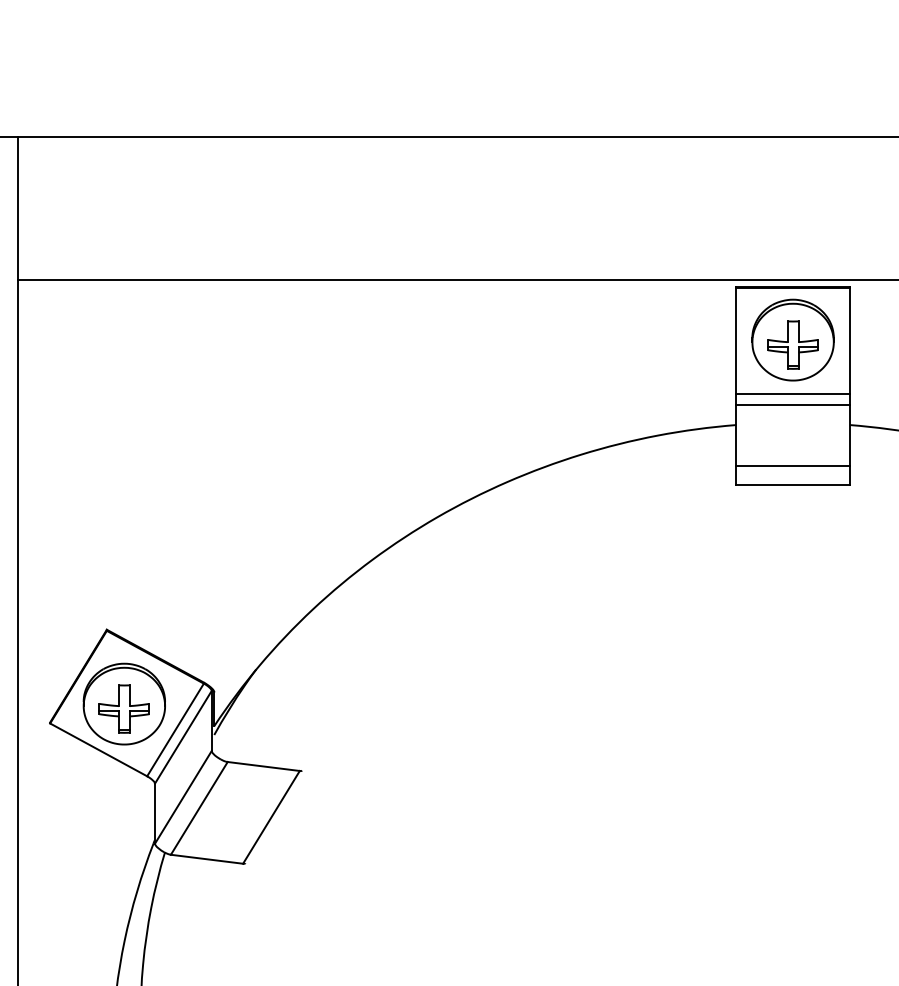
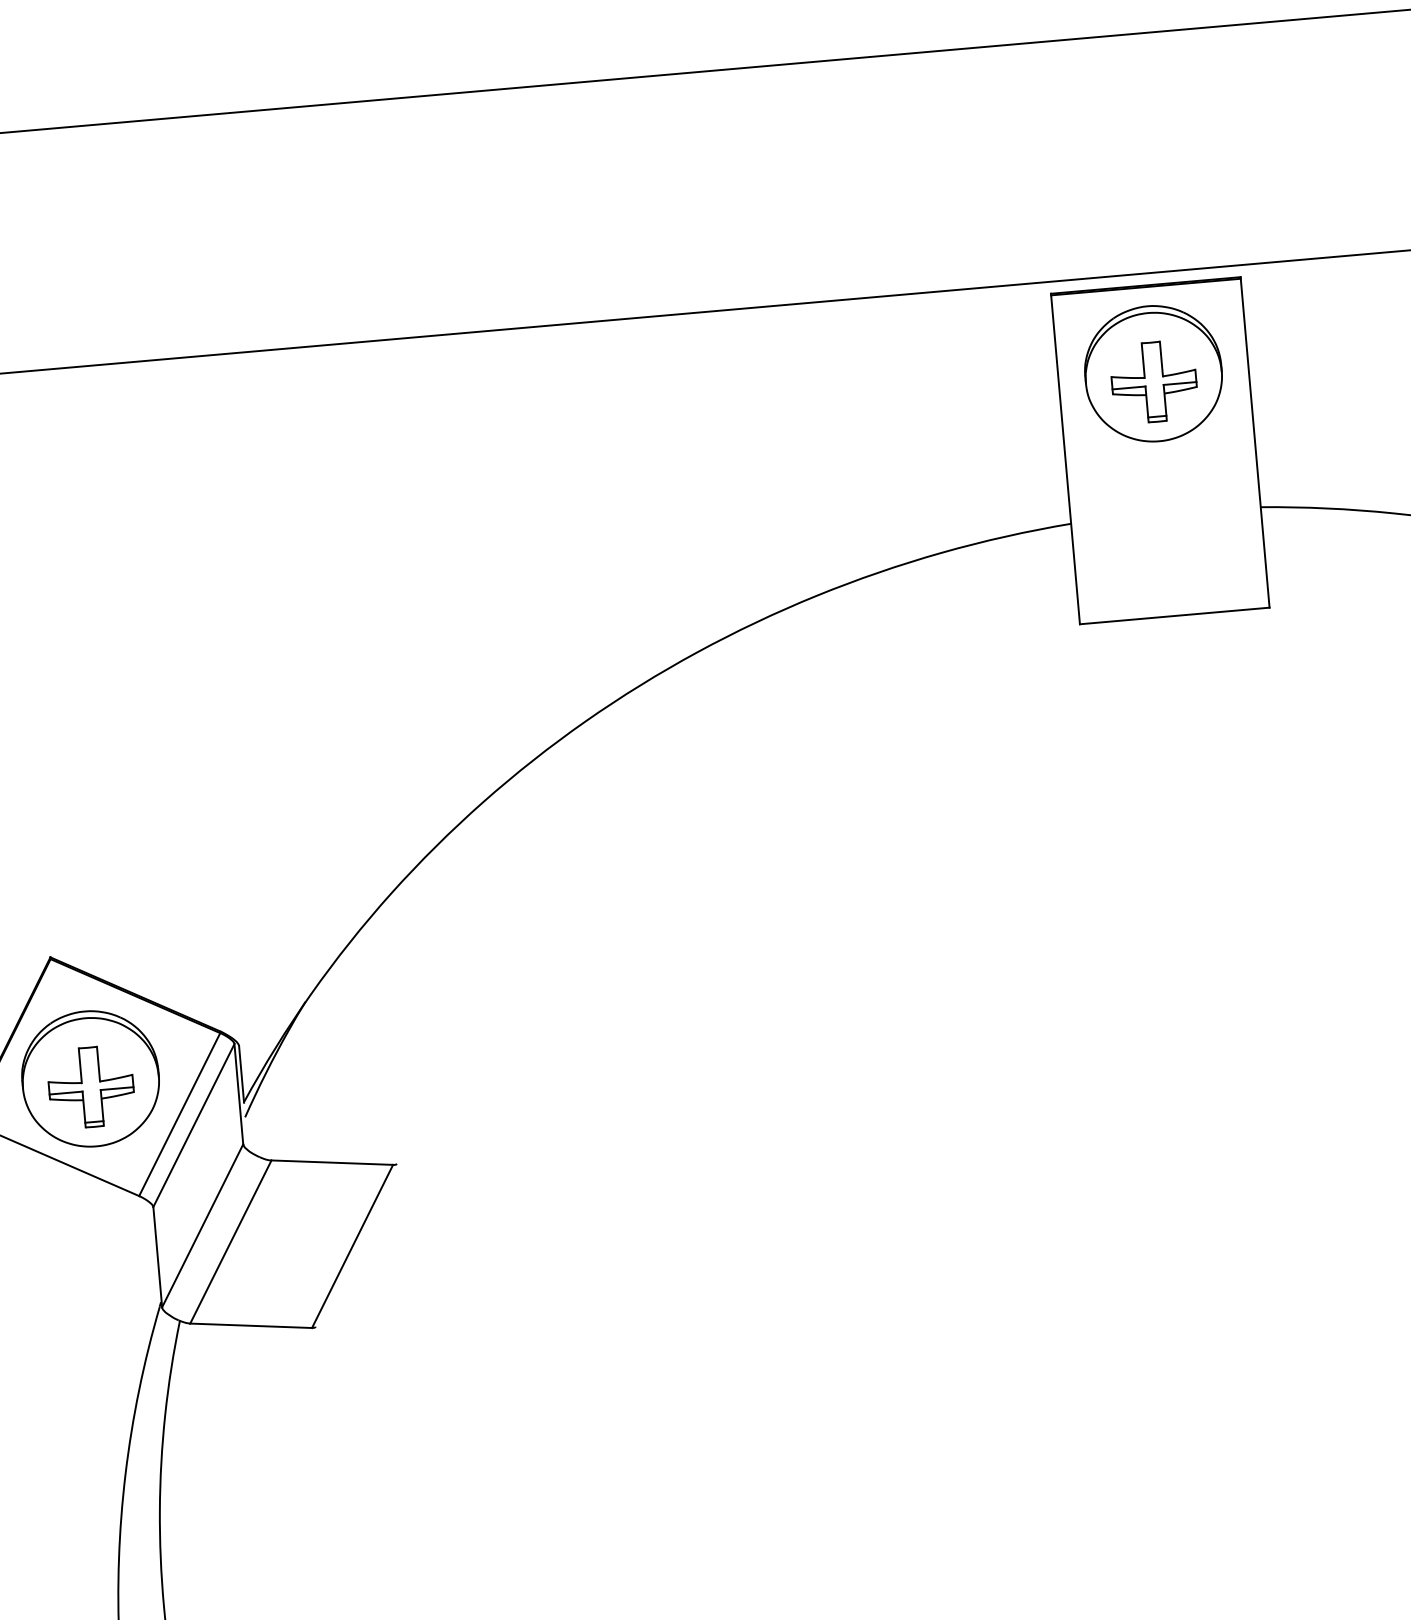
line: (792, 393) -> (1160, 462), removed
line: (792, 405) -> (1162, 482), removed
line: (792, 465) -> (1170, 583), removed

